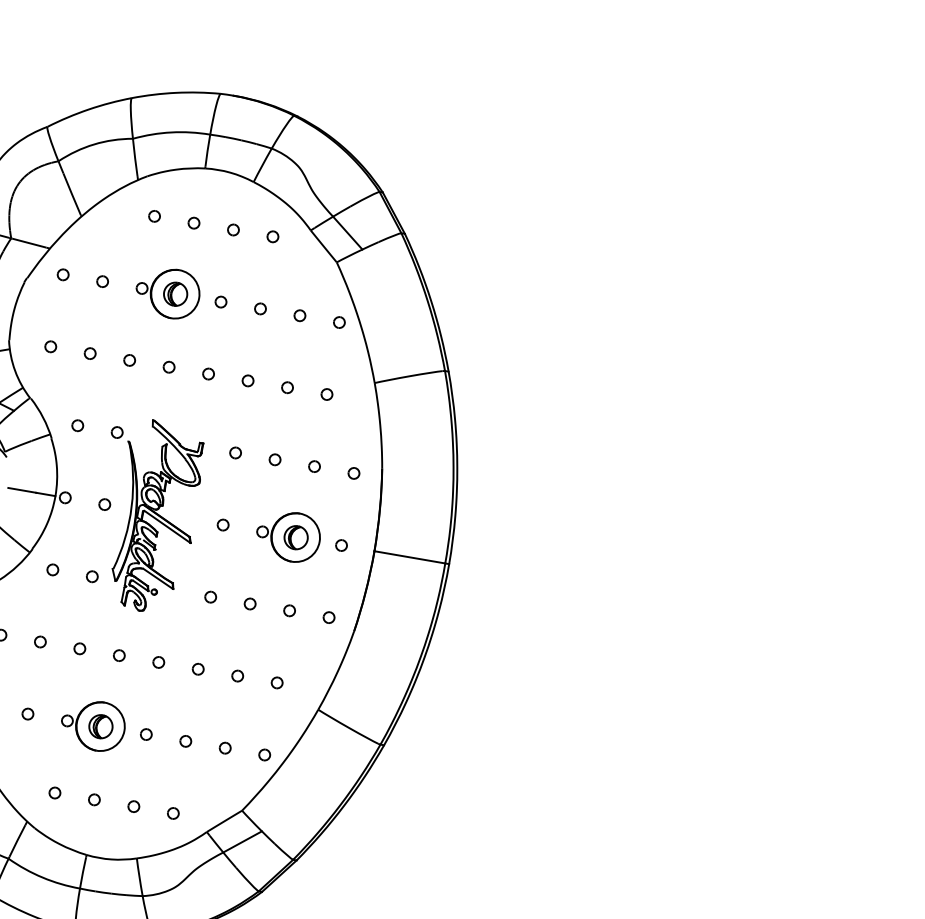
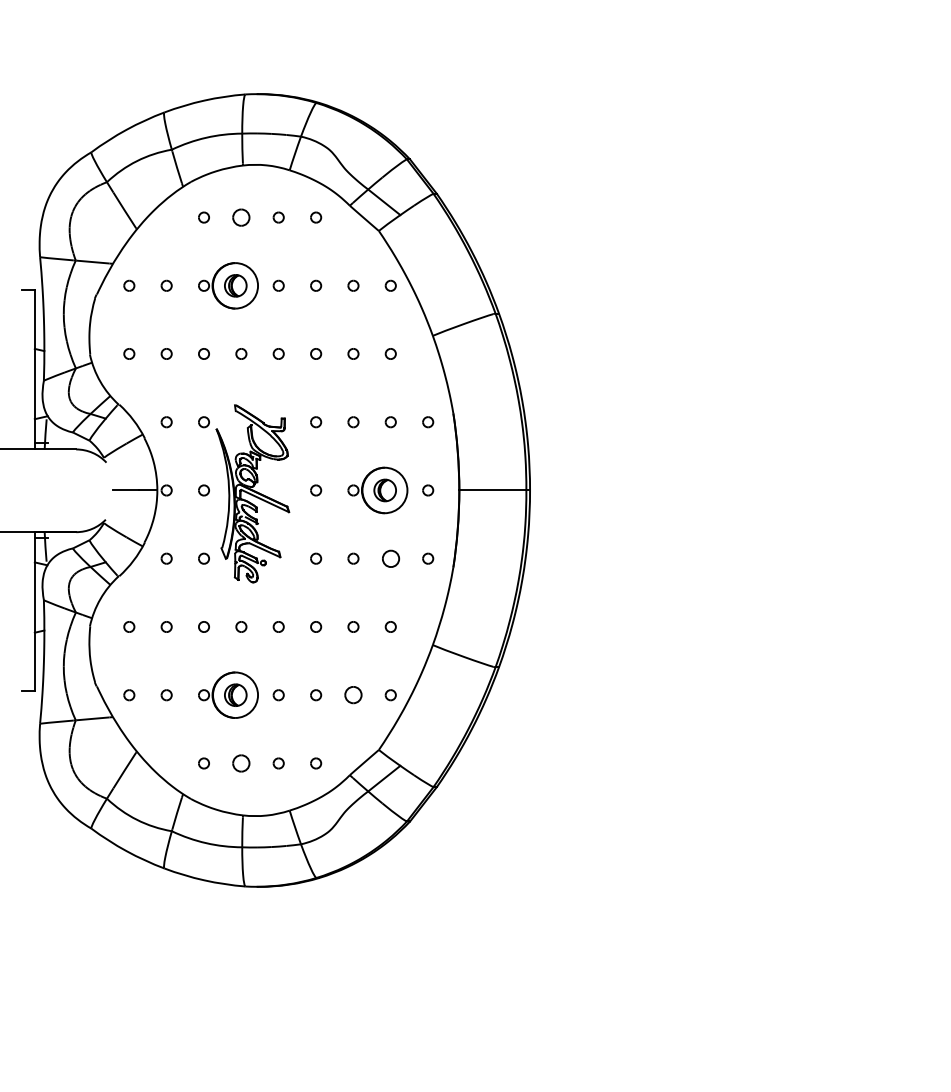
part: (194, 223) -> (241, 217), size x1.6
part: (289, 610) -> (390, 558), size x1.6
part: (225, 748) -> (353, 695), size x1.6
part: (94, 799) -> (241, 763), size x1.6

